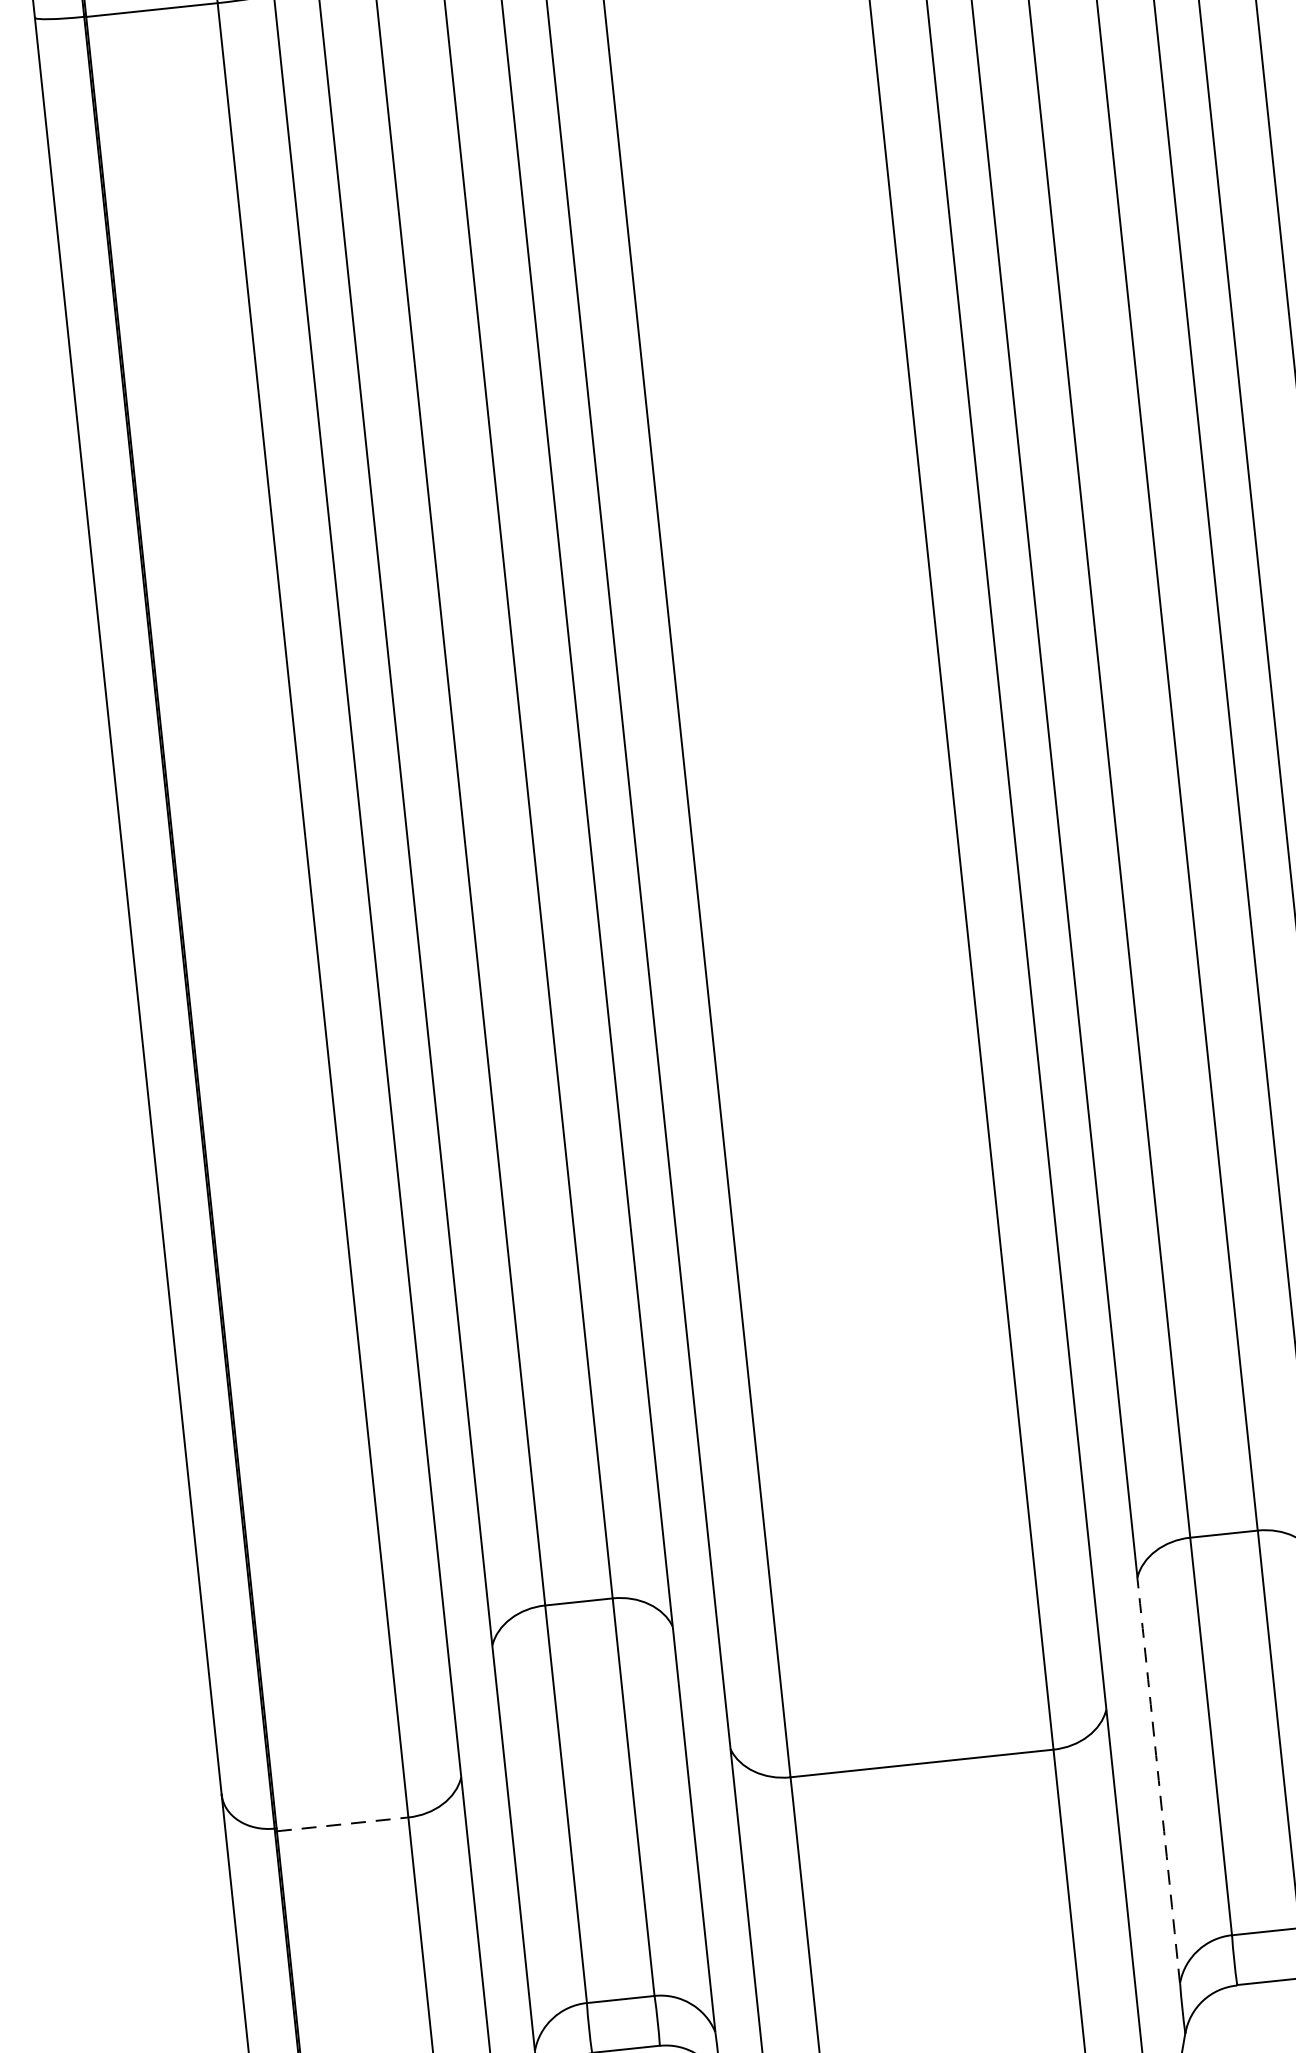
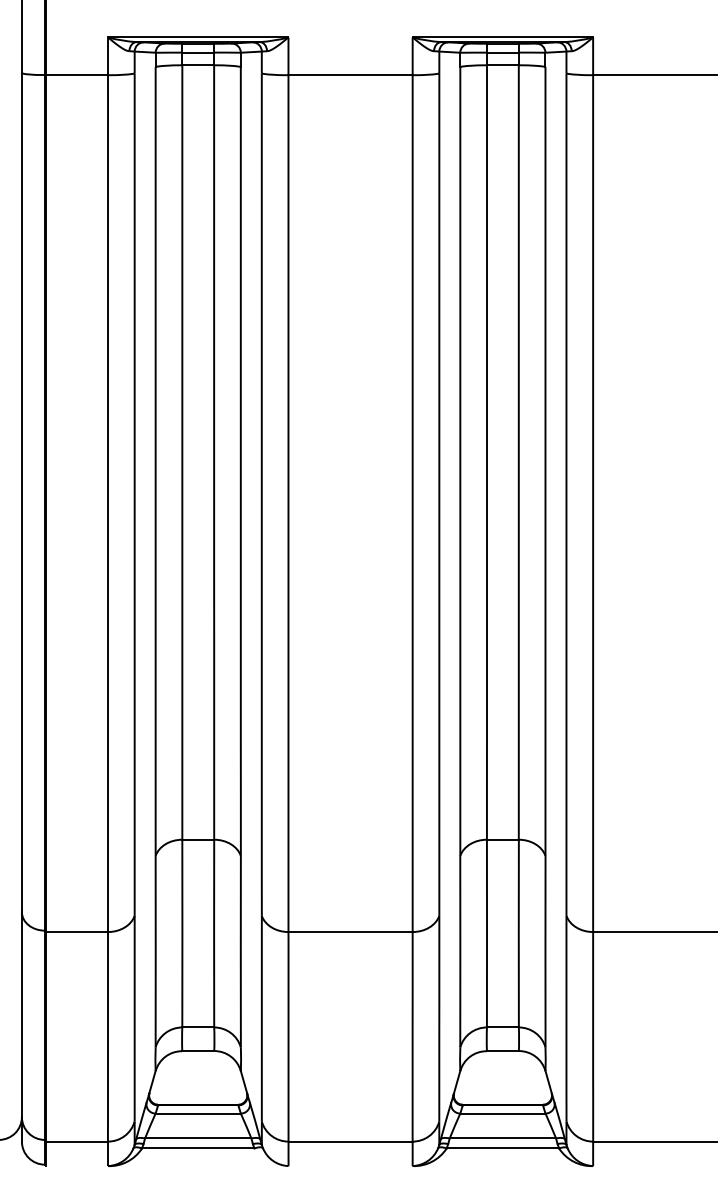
arc: (1159, 1780) -> (460, 951), dashed -> solid
line: (343, 1825) -> (77, 932), dashed -> solid

